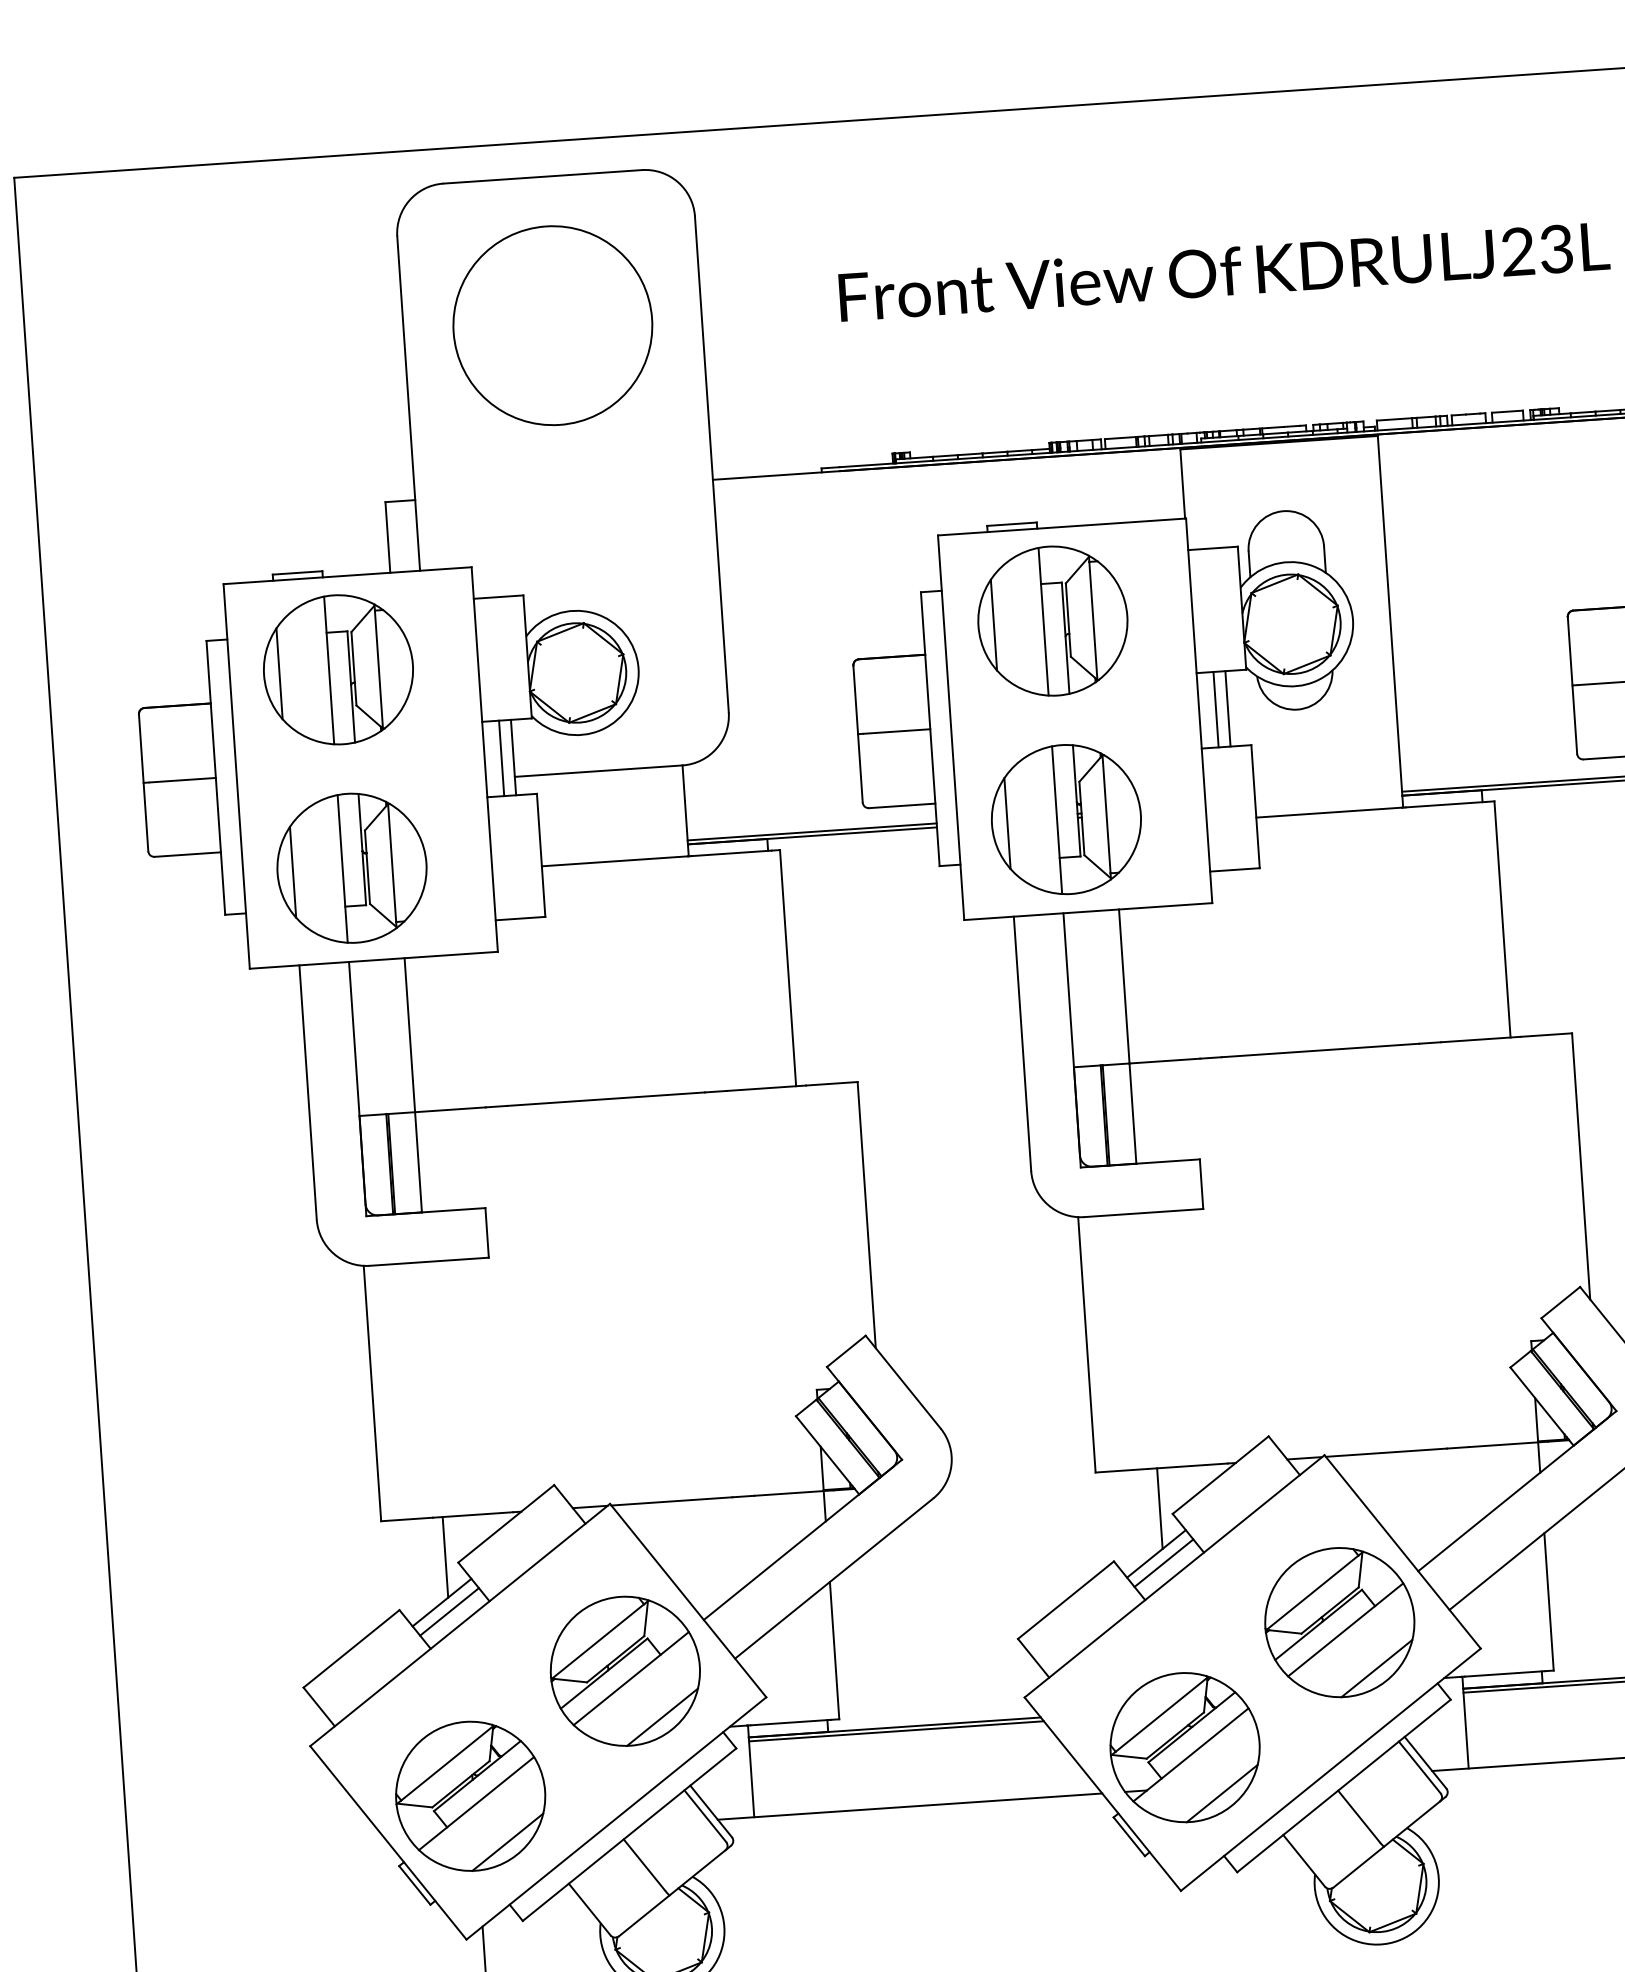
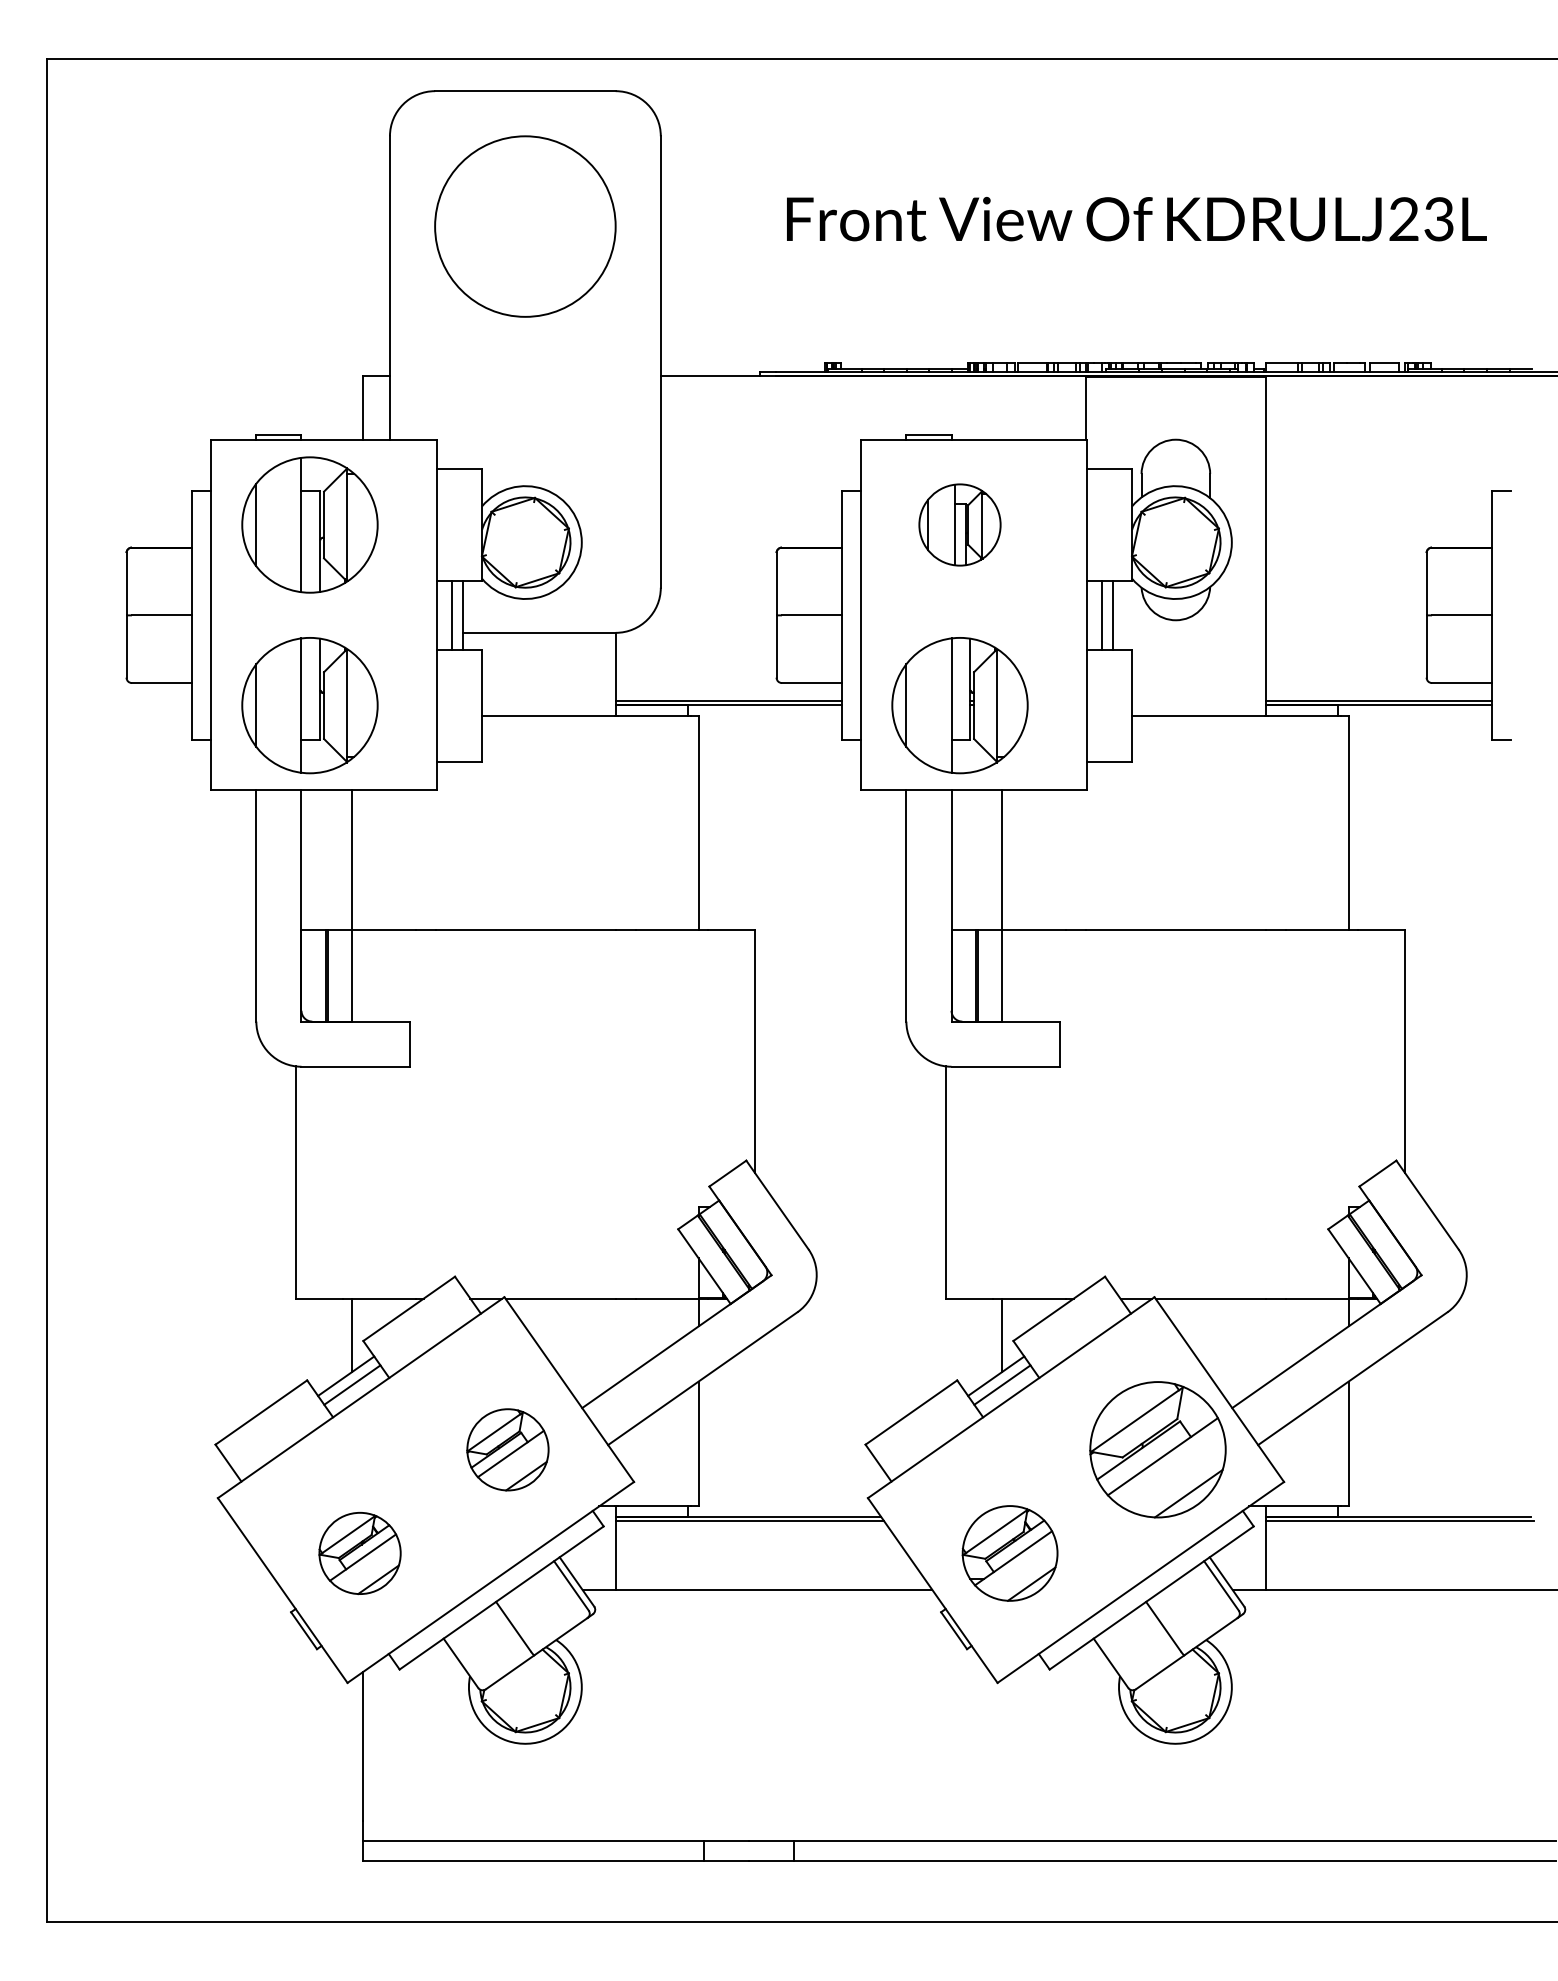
part: (1052, 620) -> (959, 524), size x0.6
part: (624, 1671) -> (507, 1449), size x0.6
part: (1184, 1747) -> (1009, 1553), size x0.7
part: (469, 1796) -> (359, 1553), size x0.6

